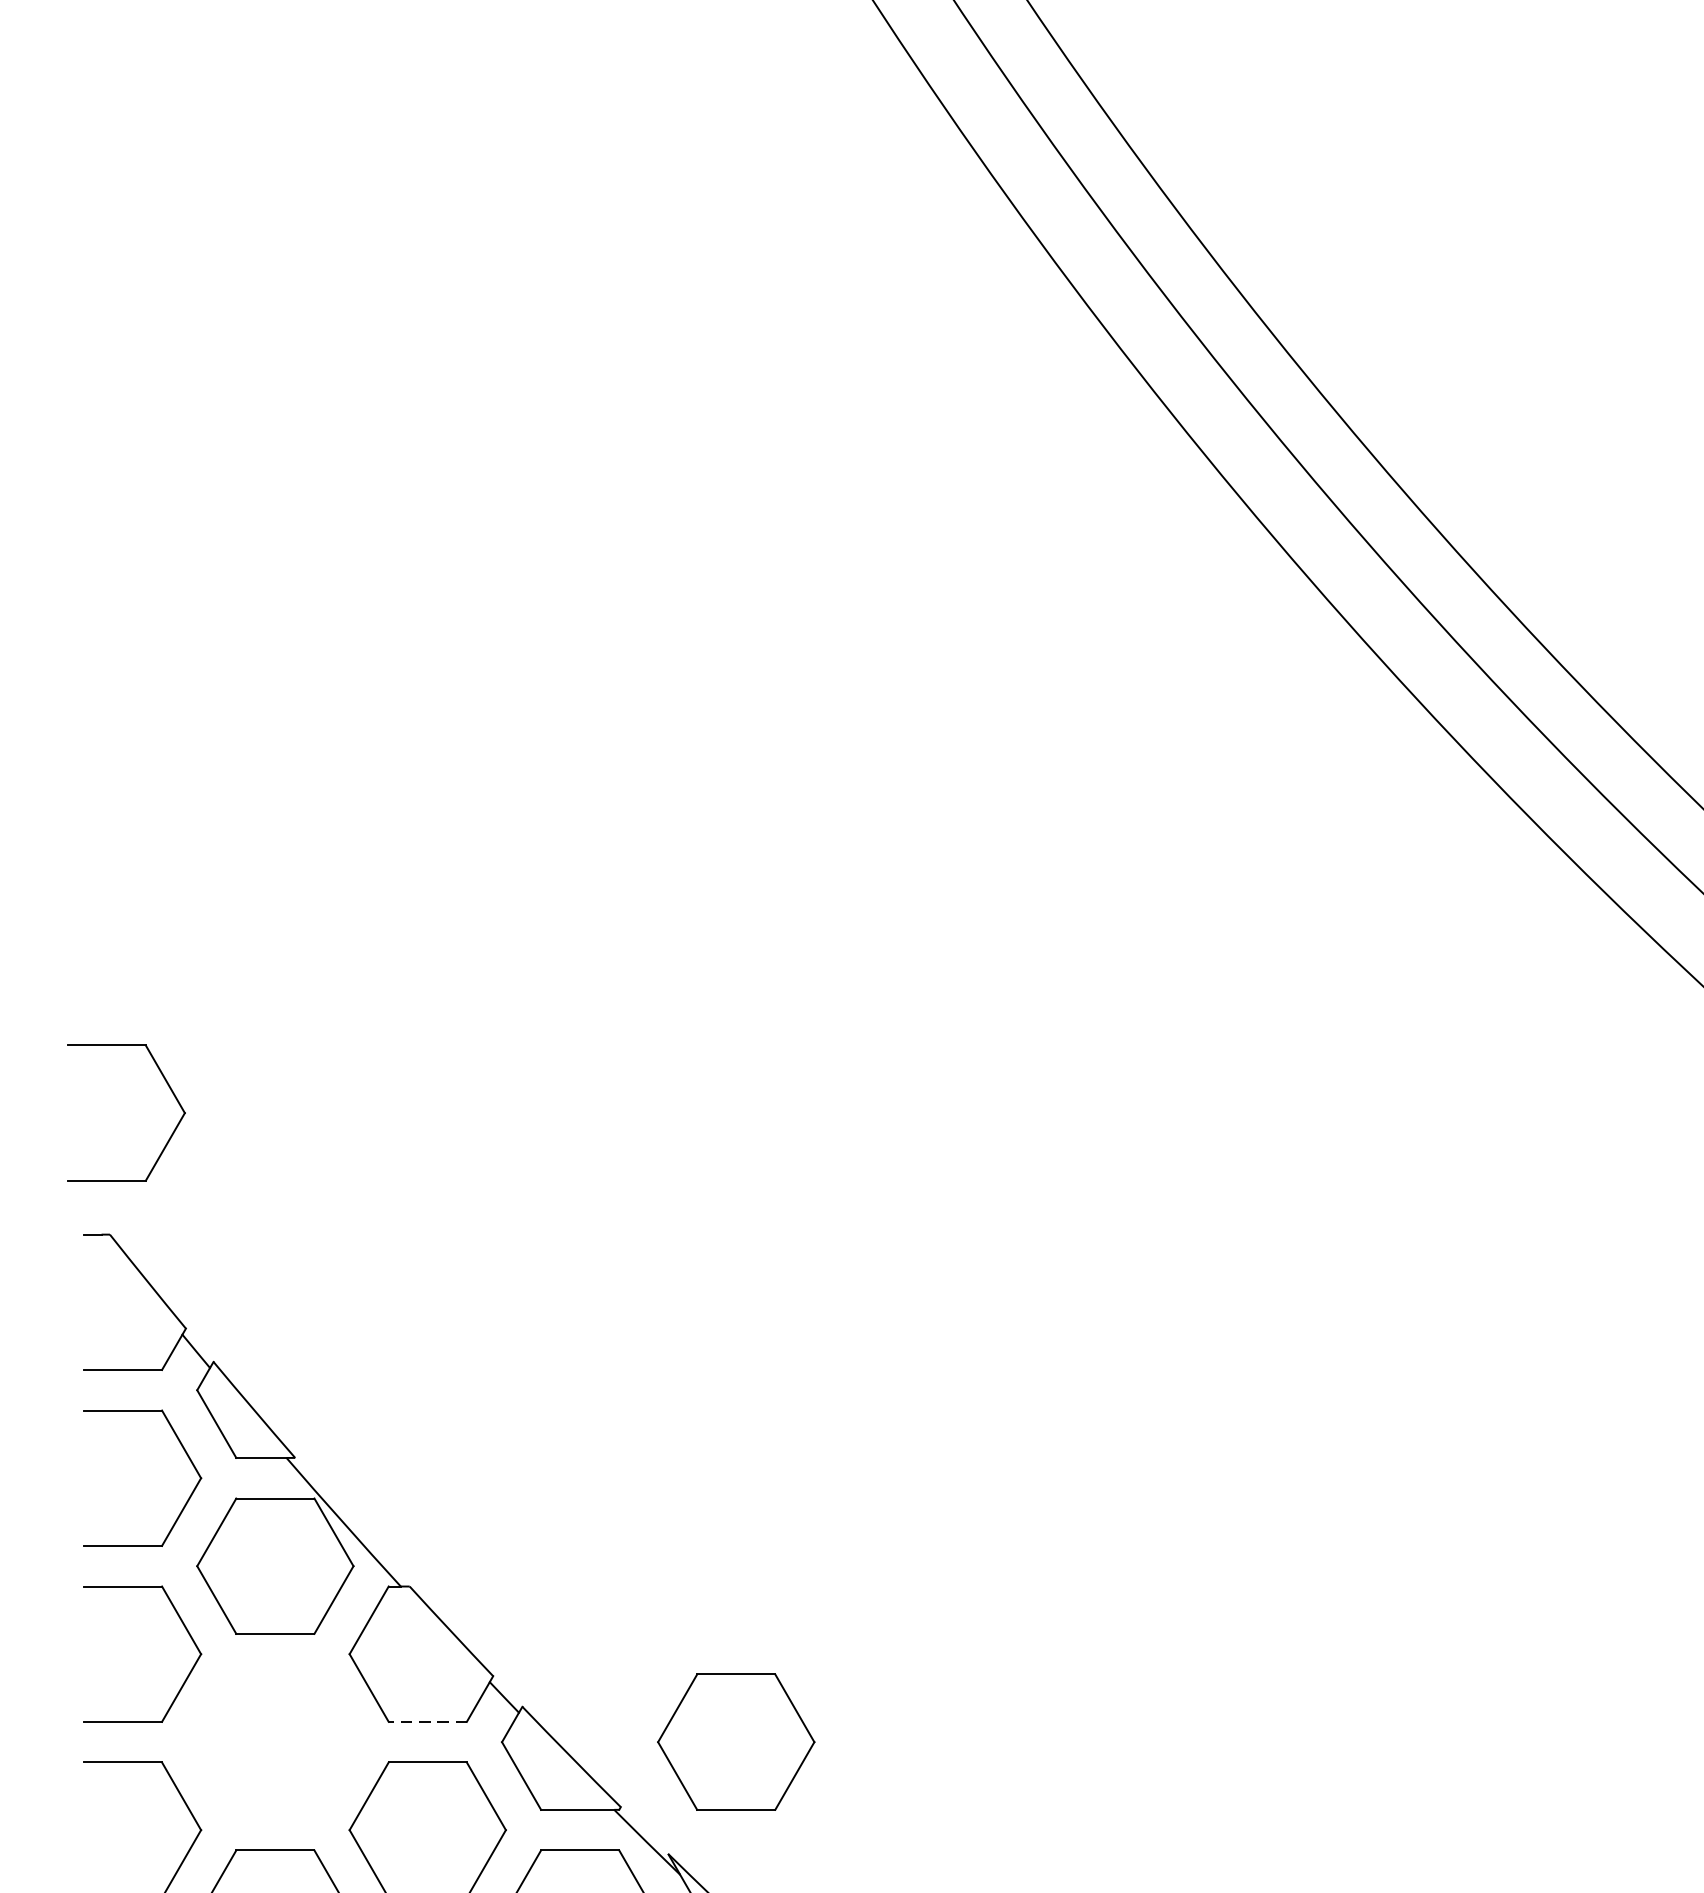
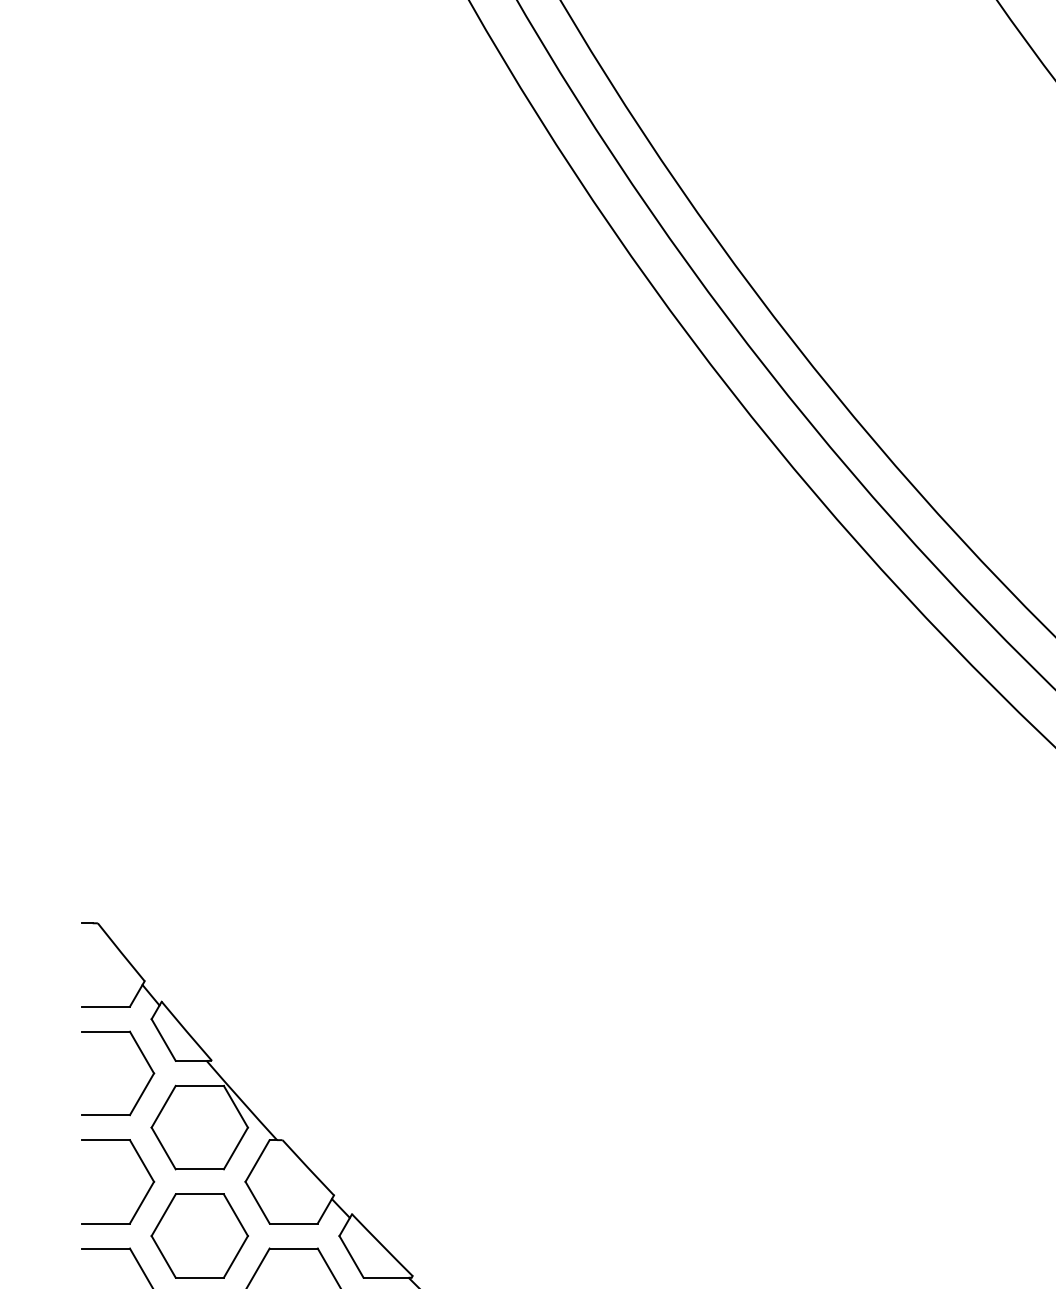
part: (169, 1090) -> (134, 834), removed
line: (427, 1721) -> (293, 1223), dashed -> solid
part: (735, 1741) -> (199, 1235), moved

